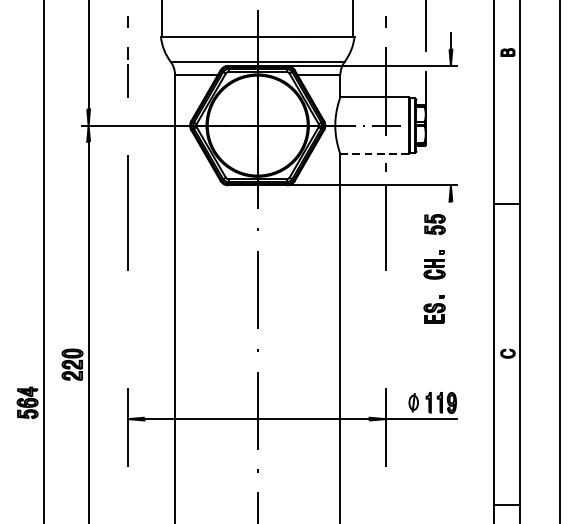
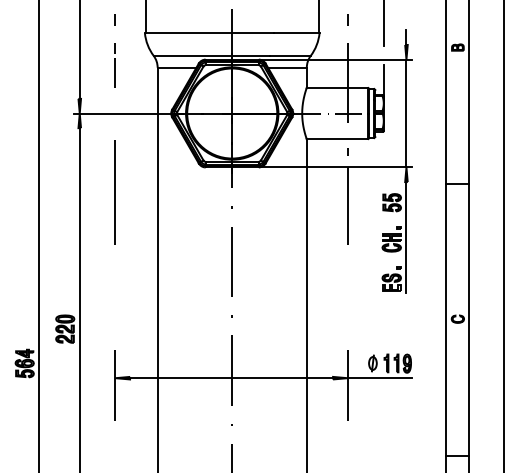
line: (450, 125) -> (406, 113), added
line: (374, 154) -> (337, 139), dashed -> solid
line: (450, 263) -> (406, 237), added

